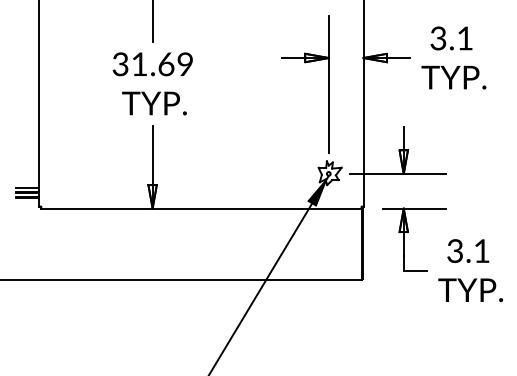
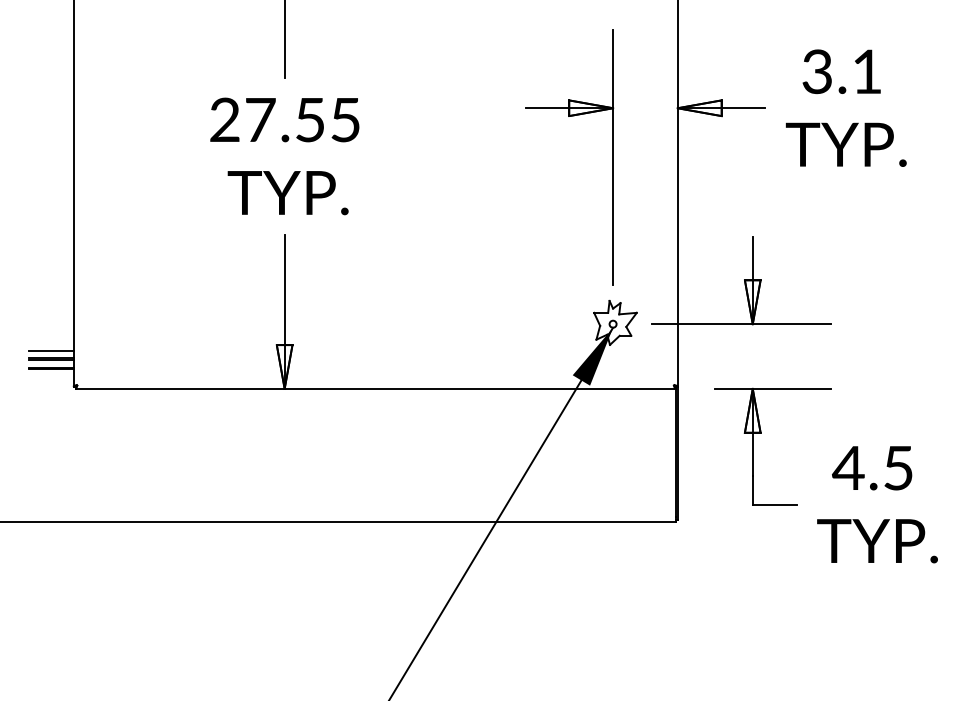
text: (152, 64) -> (284, 120), 31.69 -> 27.55
text: (467, 250) -> (871, 467), 3.1 -> 4.5

